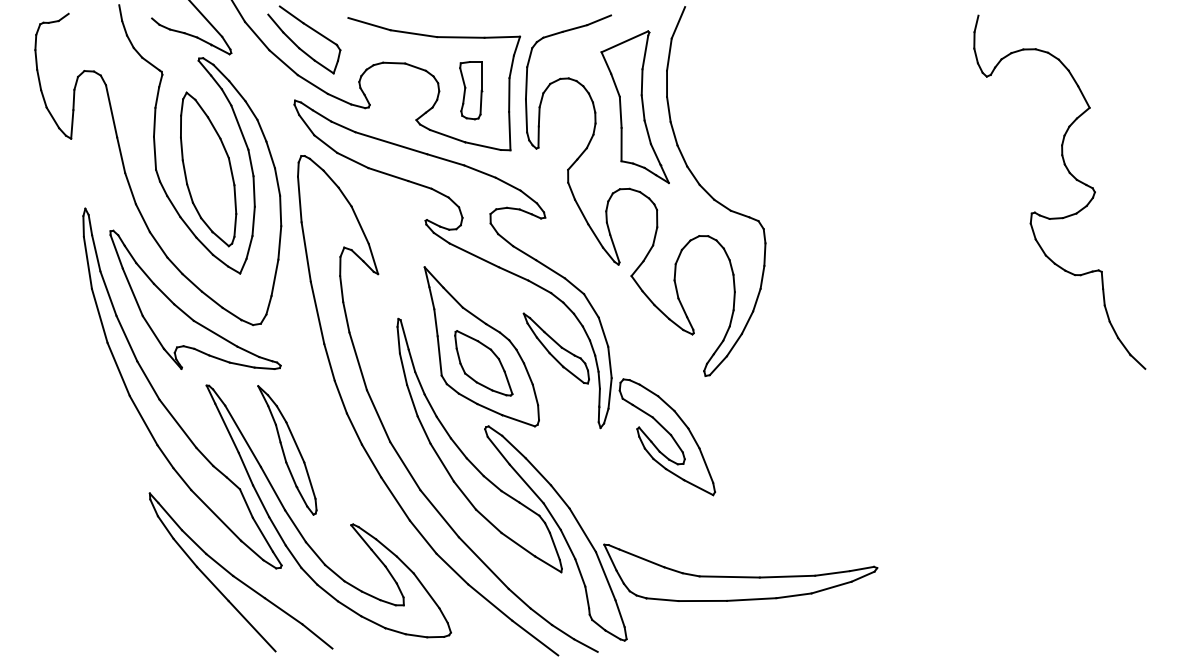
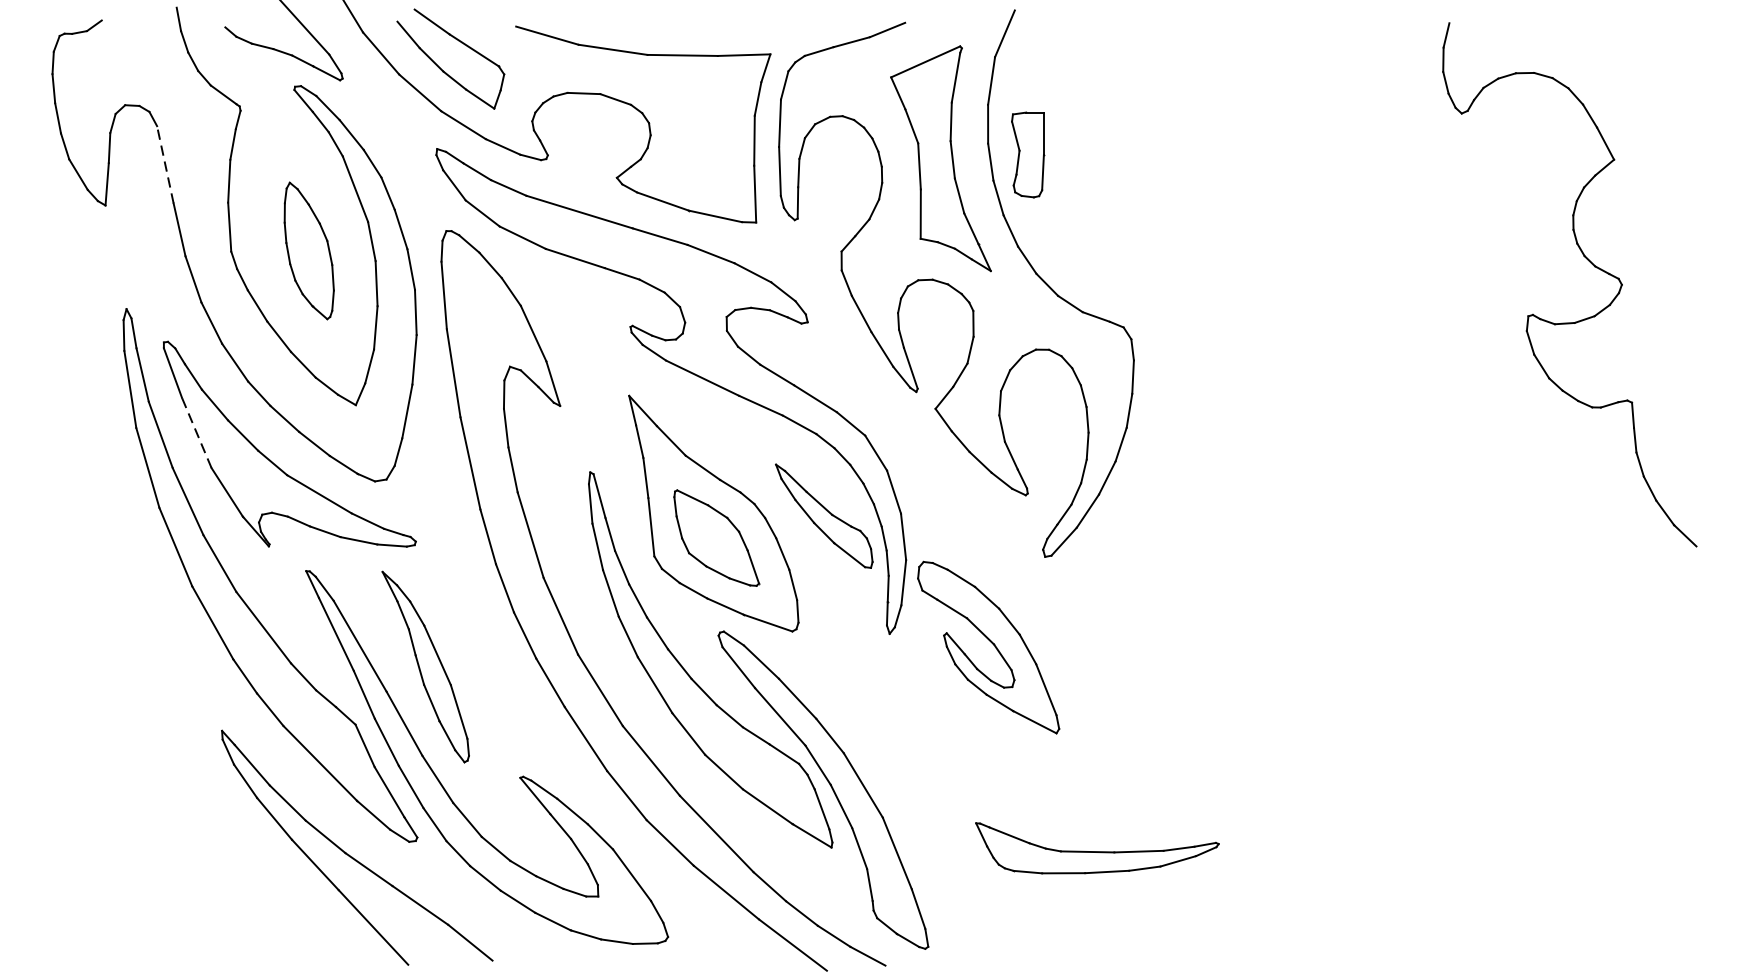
part: (471, 90) -> (1028, 154), moved
line: (111, 111) -> (165, 165), solid -> dashed
part: (208, 169) -> (308, 251), size x0.6
line: (132, 292) -> (196, 433), solid -> dashed
part: (740, 572) -> (1096, 847), size x0.6

